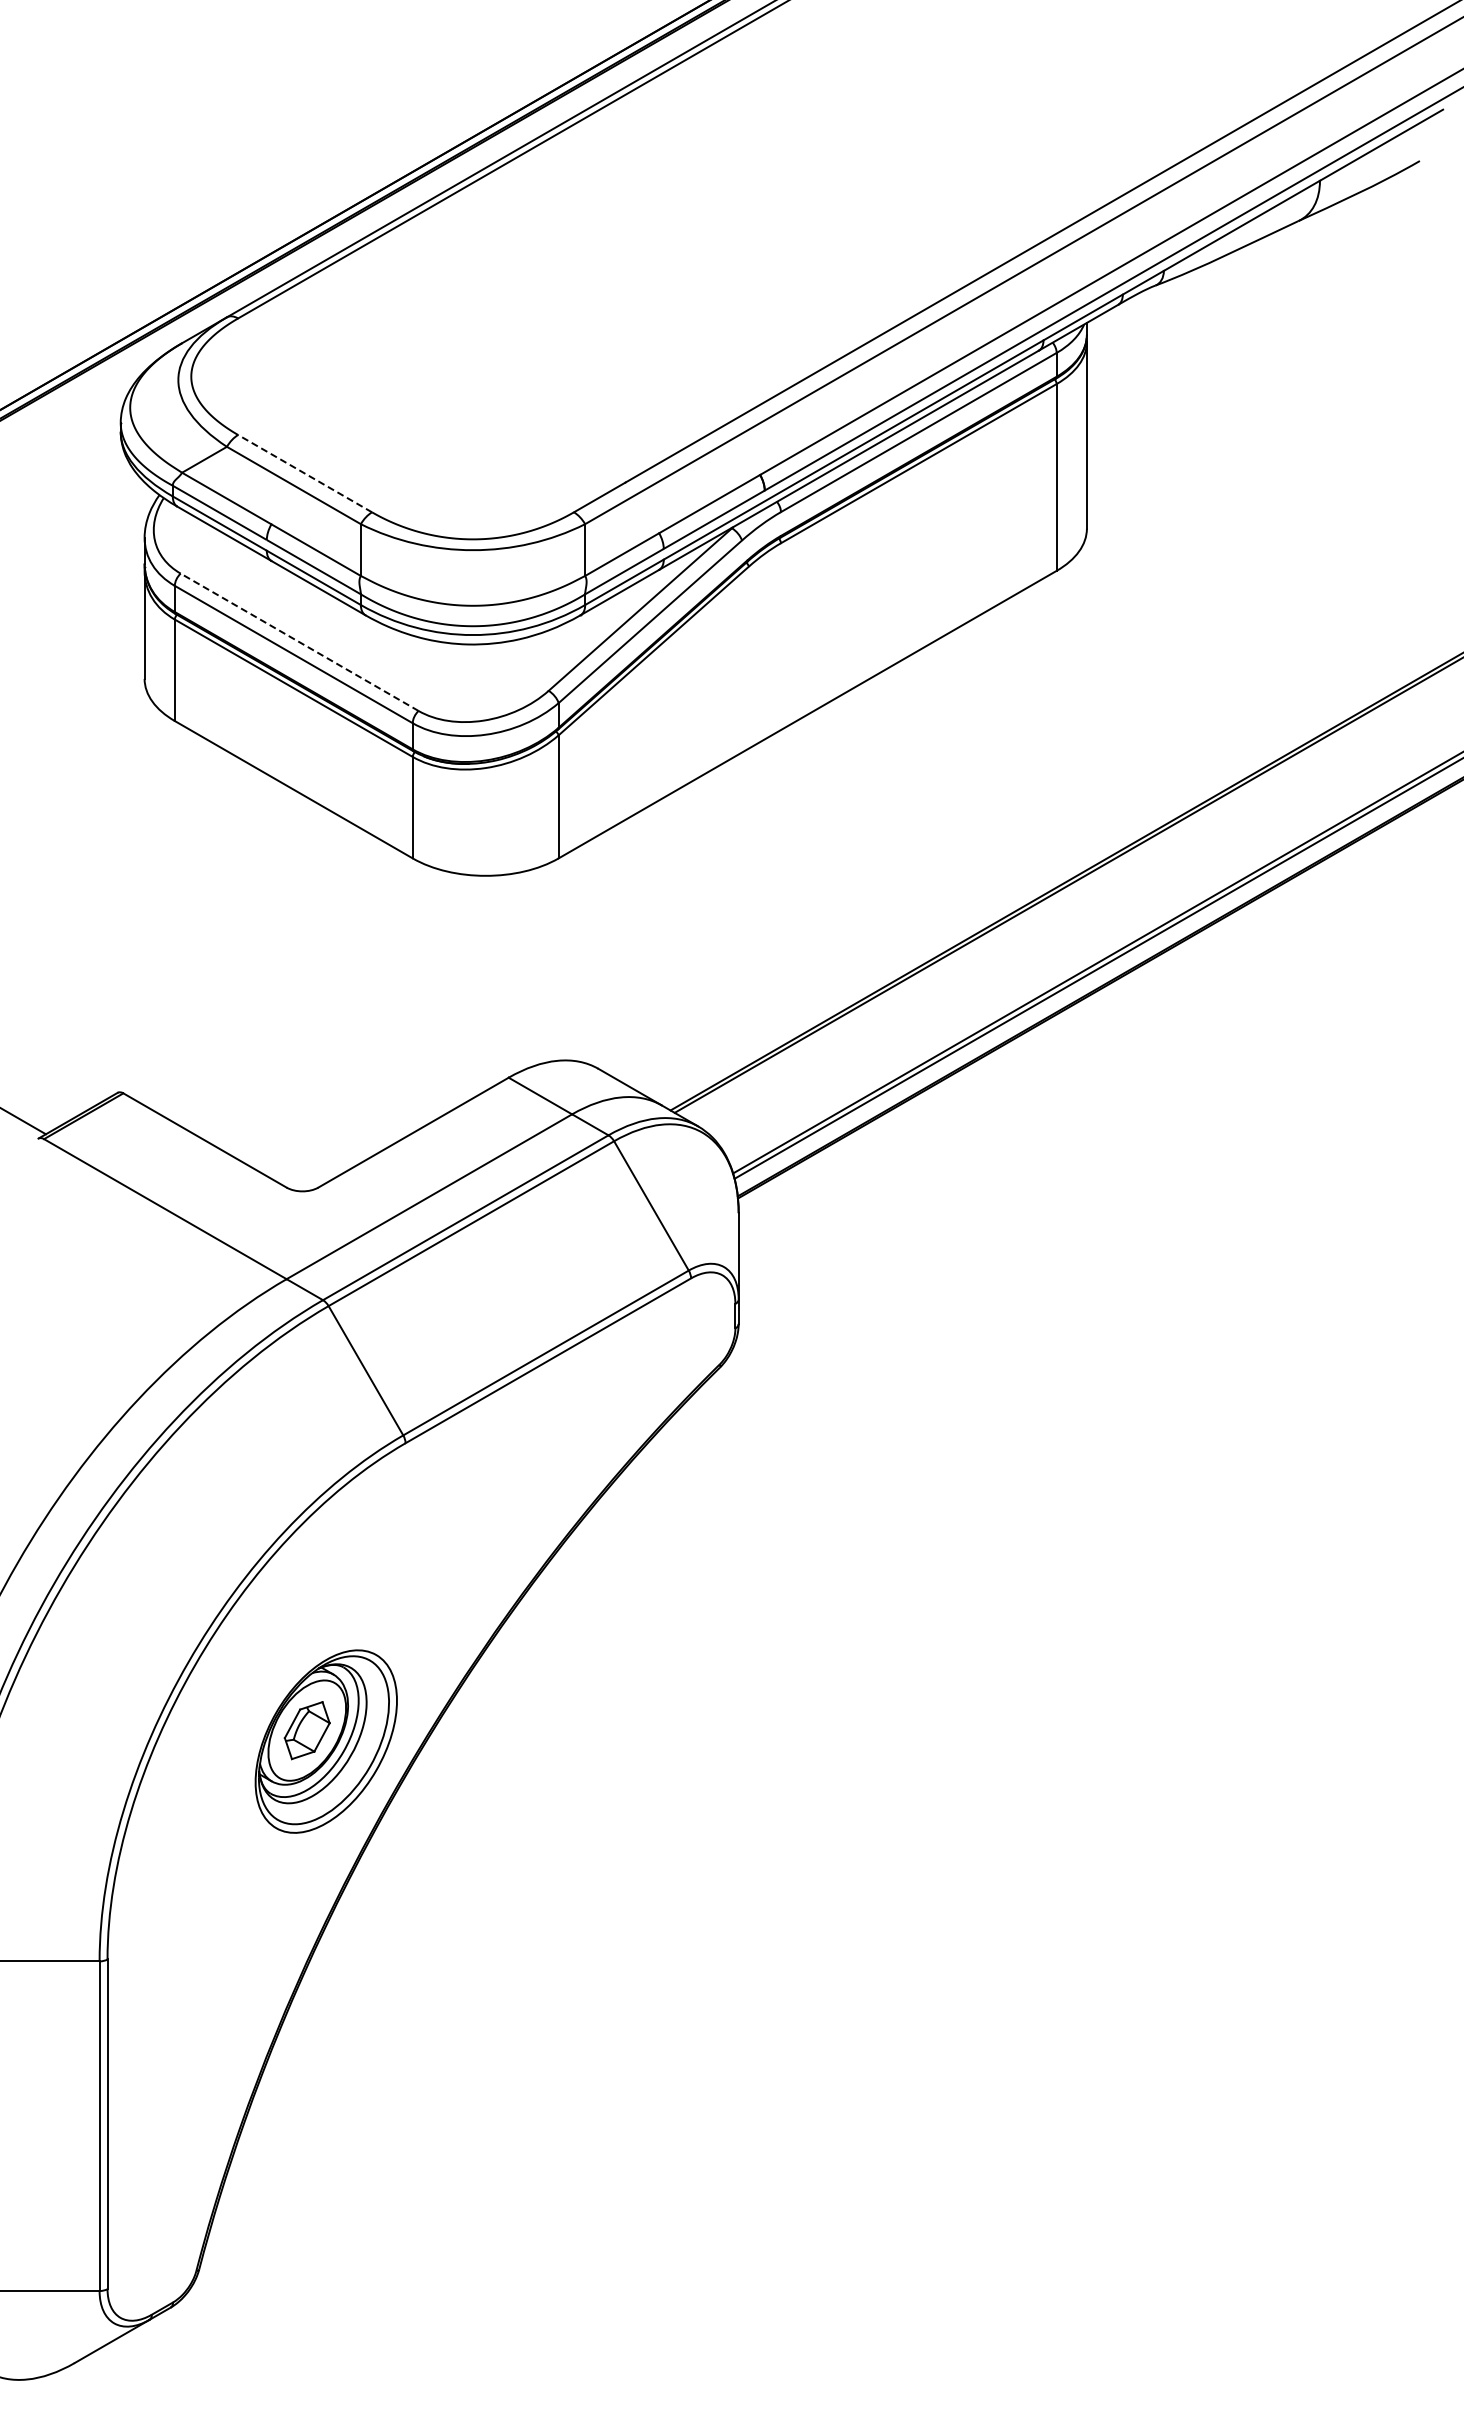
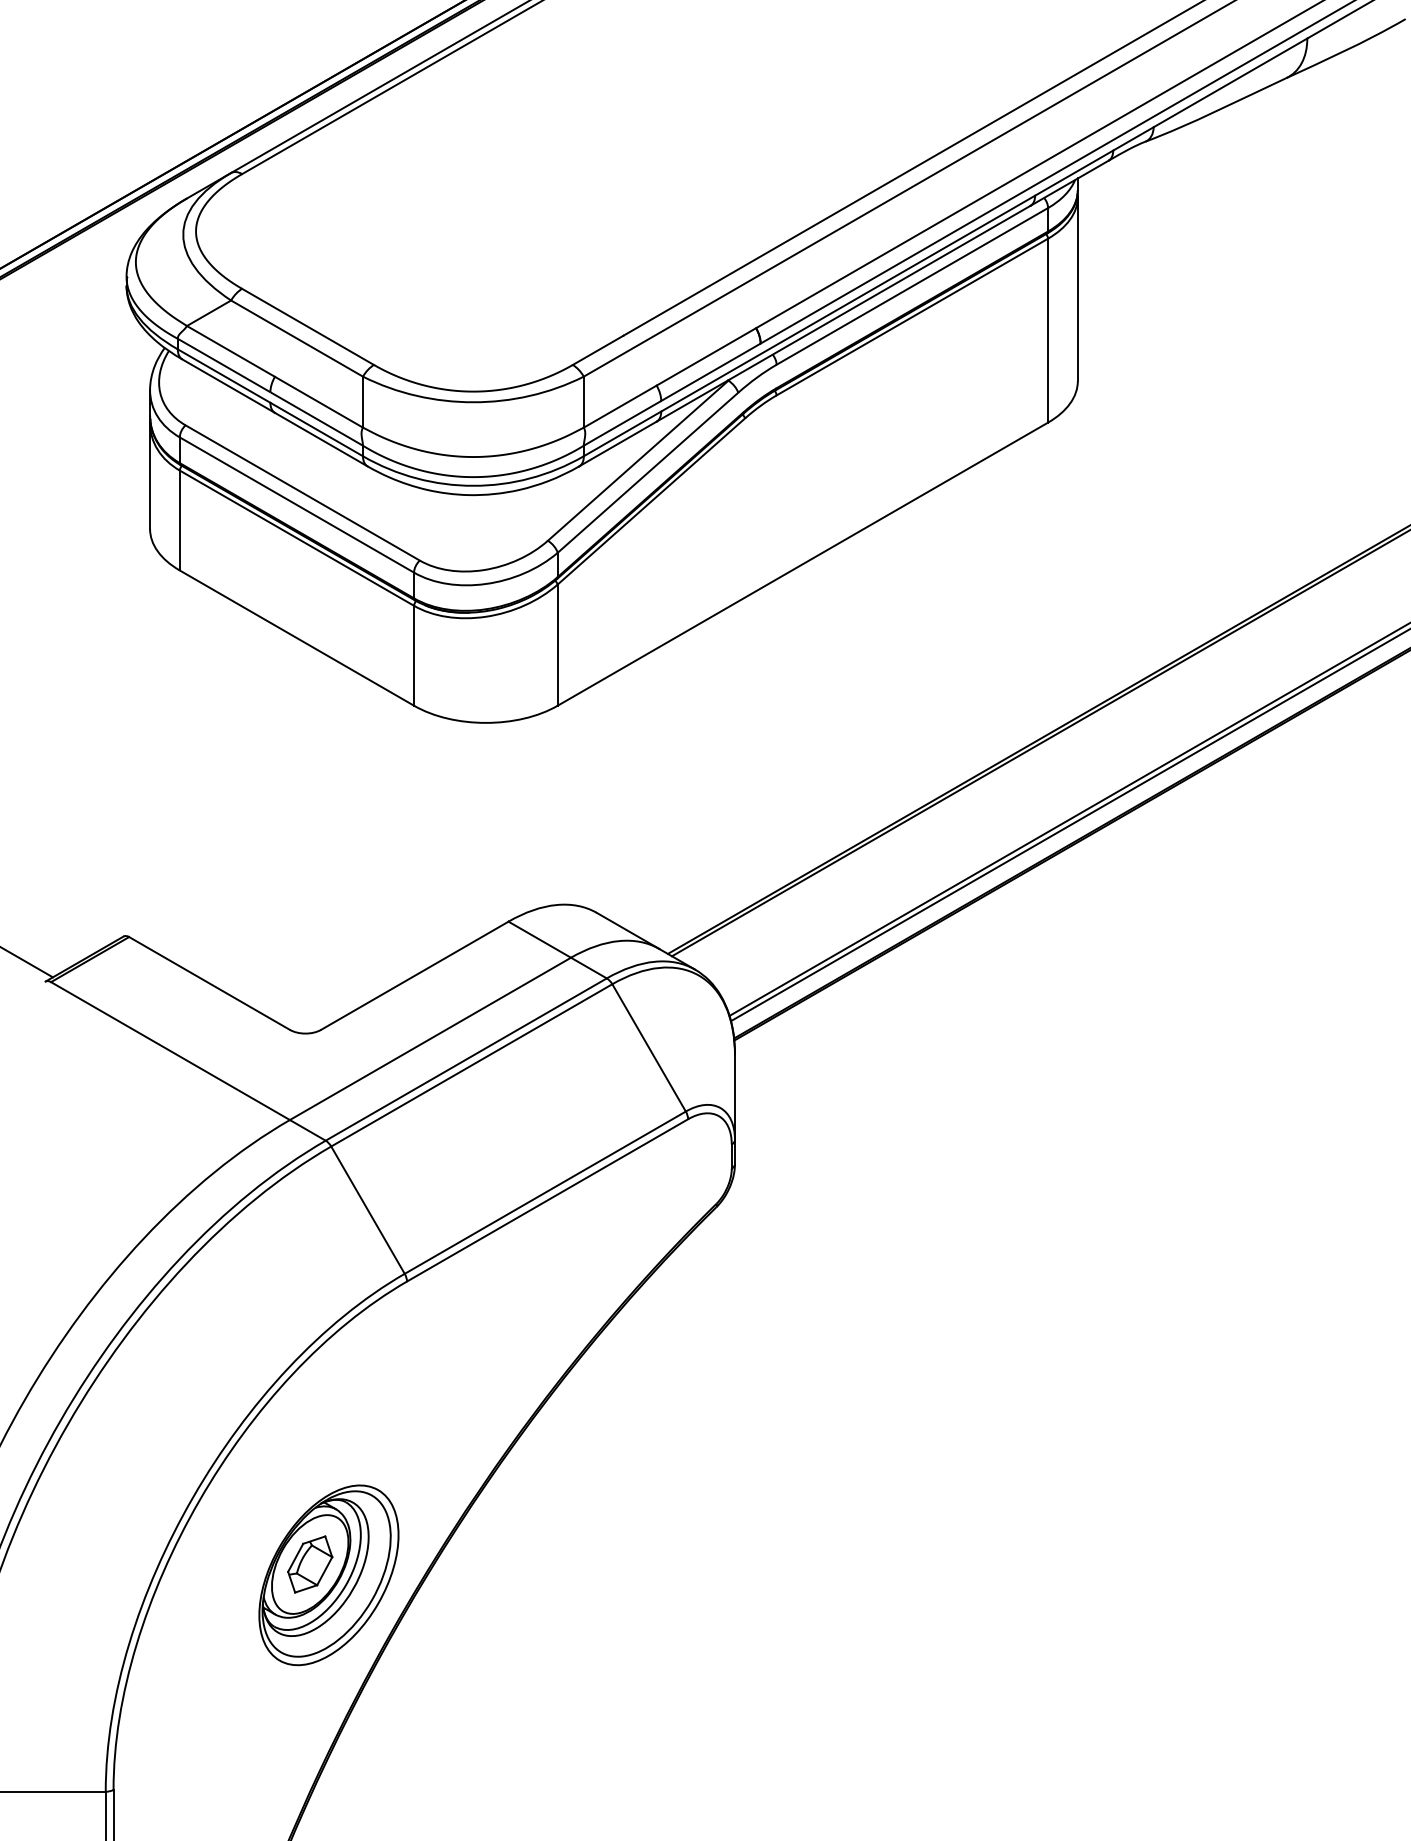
line: (304, 473) -> (307, 326), dashed -> solid
line: (299, 642) -> (302, 493), dashed -> solid

